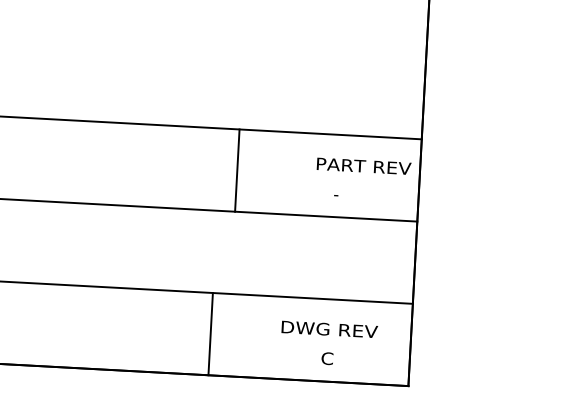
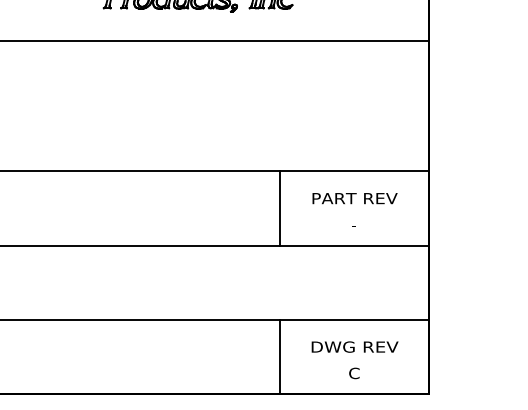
text: (363, 166) -> (354, 198), moved
line: (237, 170) -> (280, 208), moved
line: (211, 333) -> (280, 356), moved

